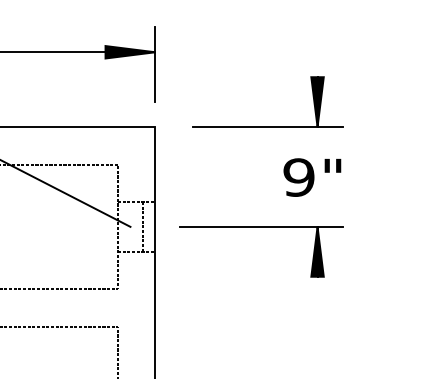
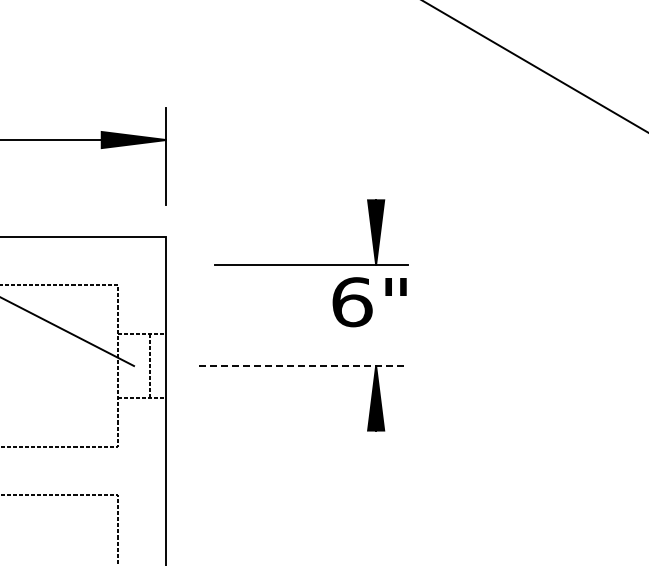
part: (267, 126) -> (311, 264), moved
text: (299, 177) -> (352, 302), 9" -> 6"
line: (261, 227) -> (303, 366), solid -> dashed

